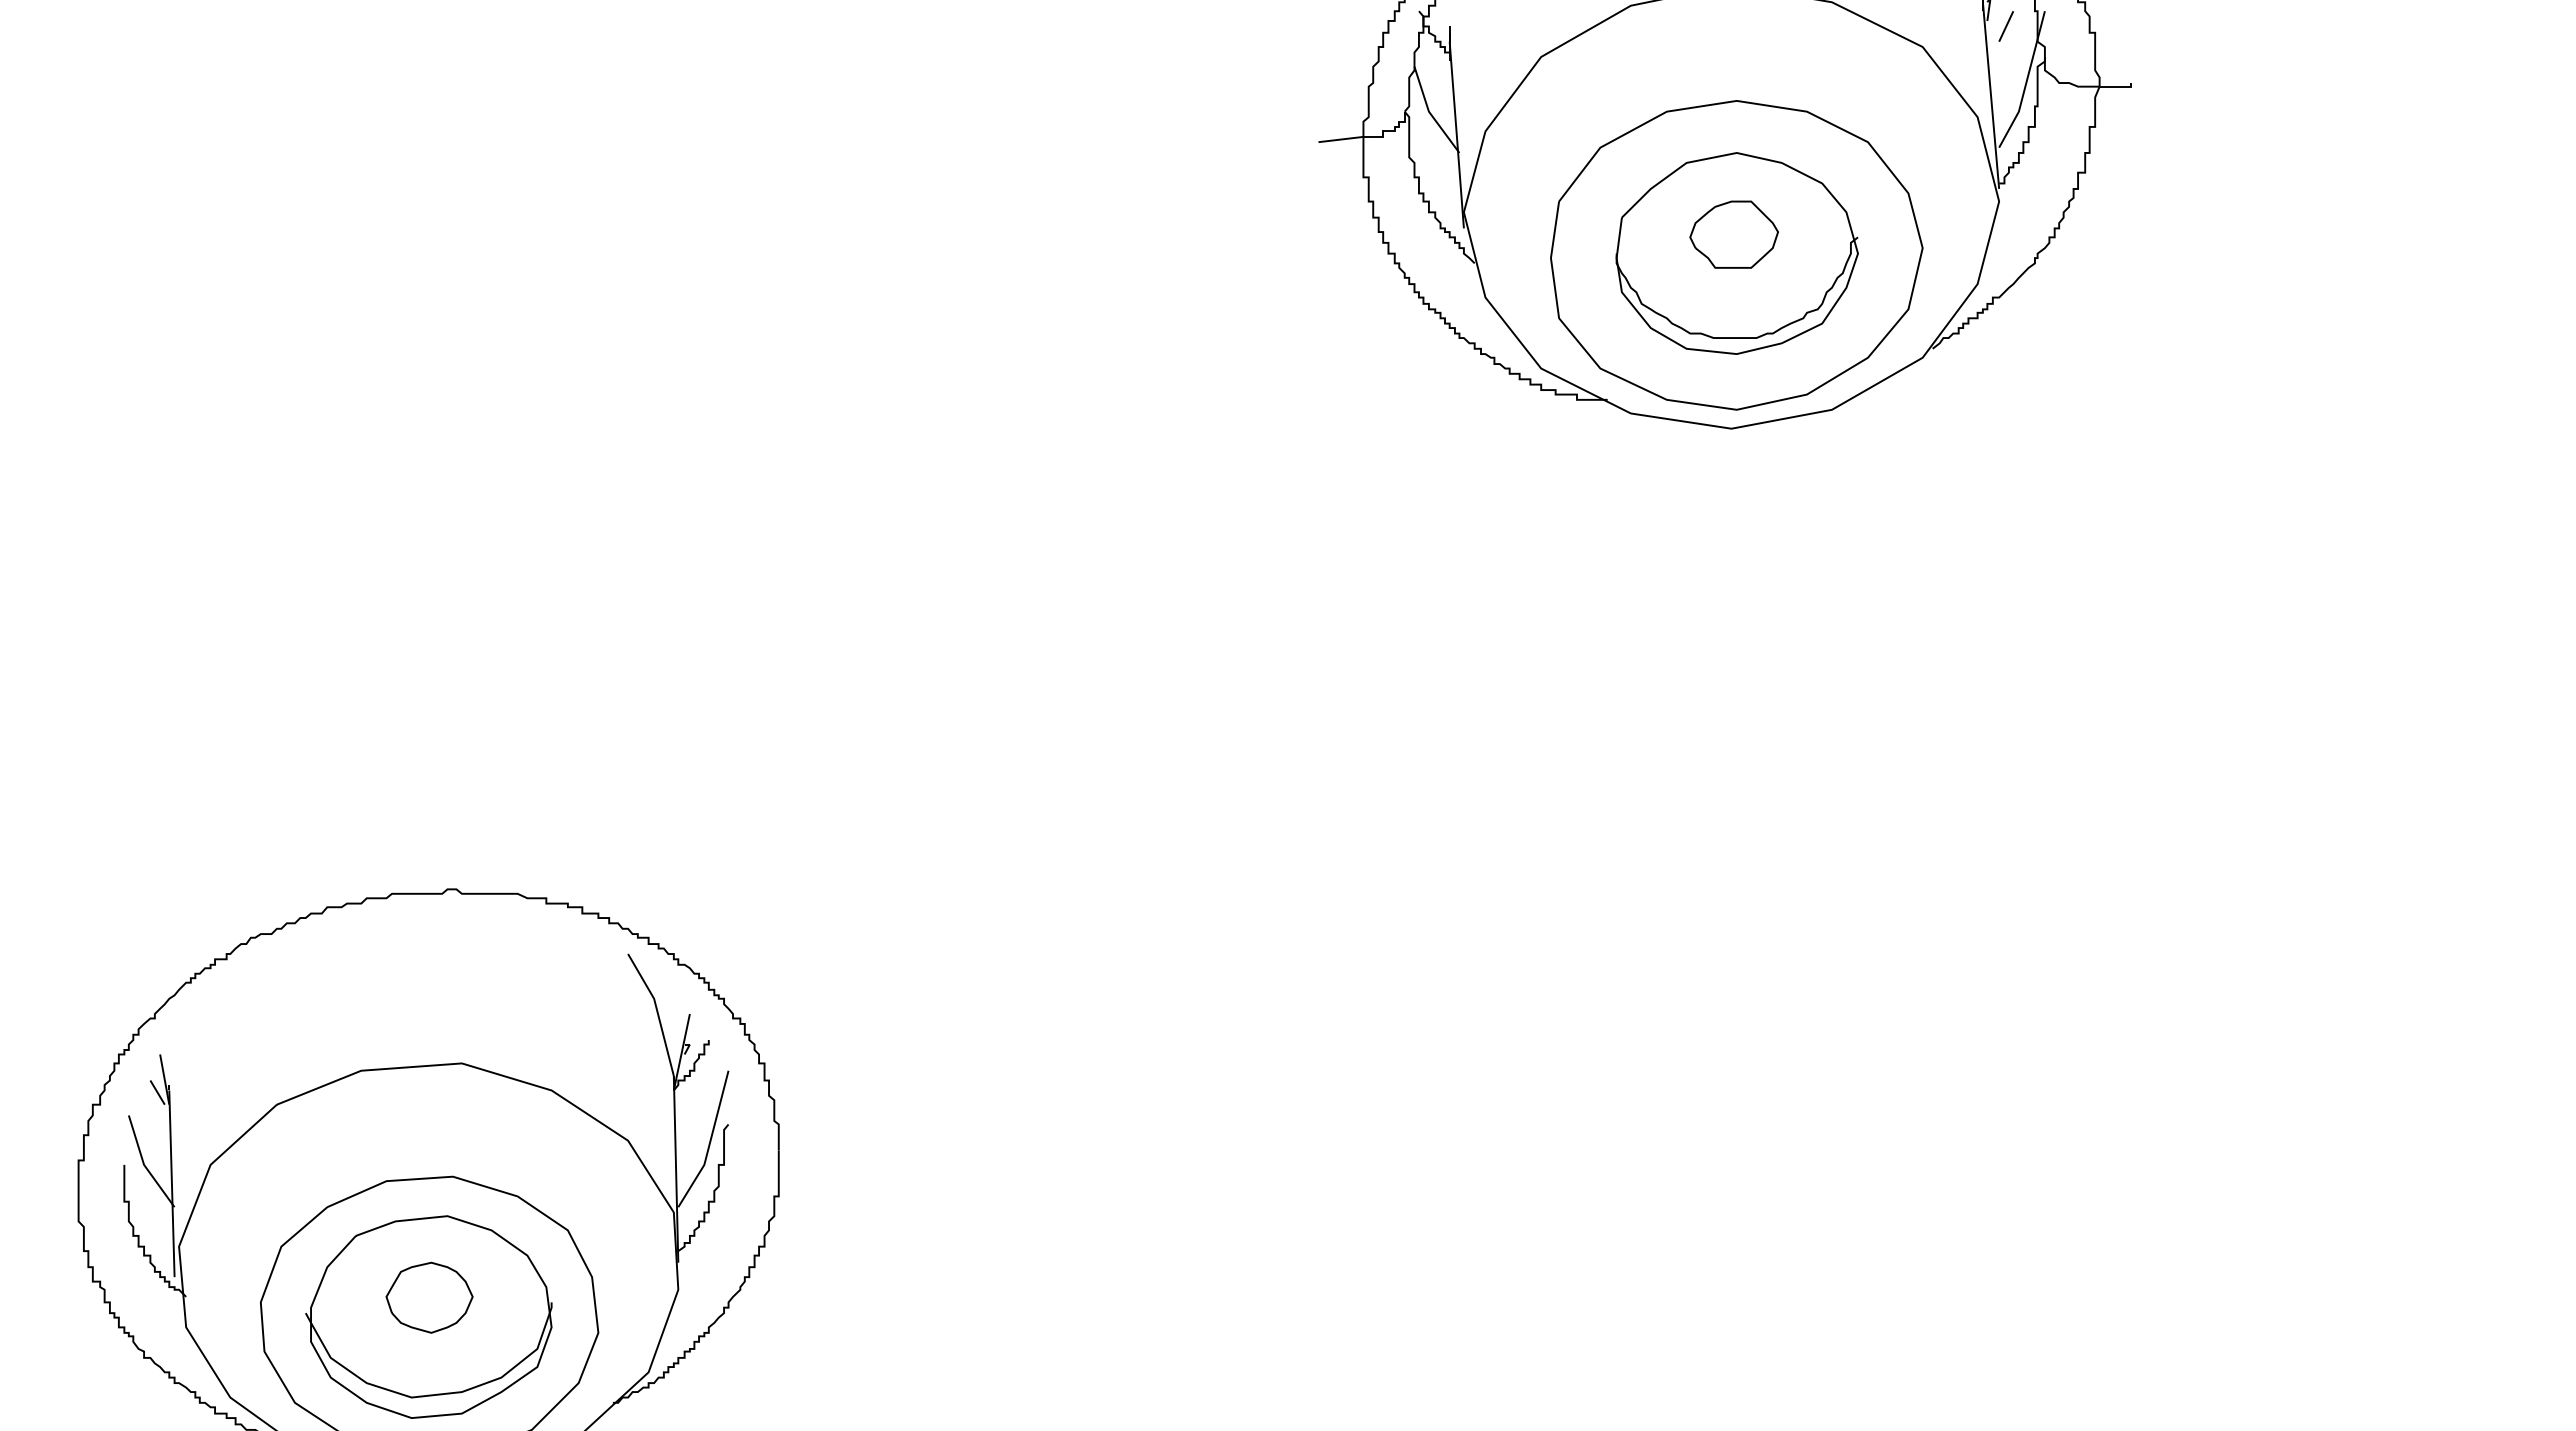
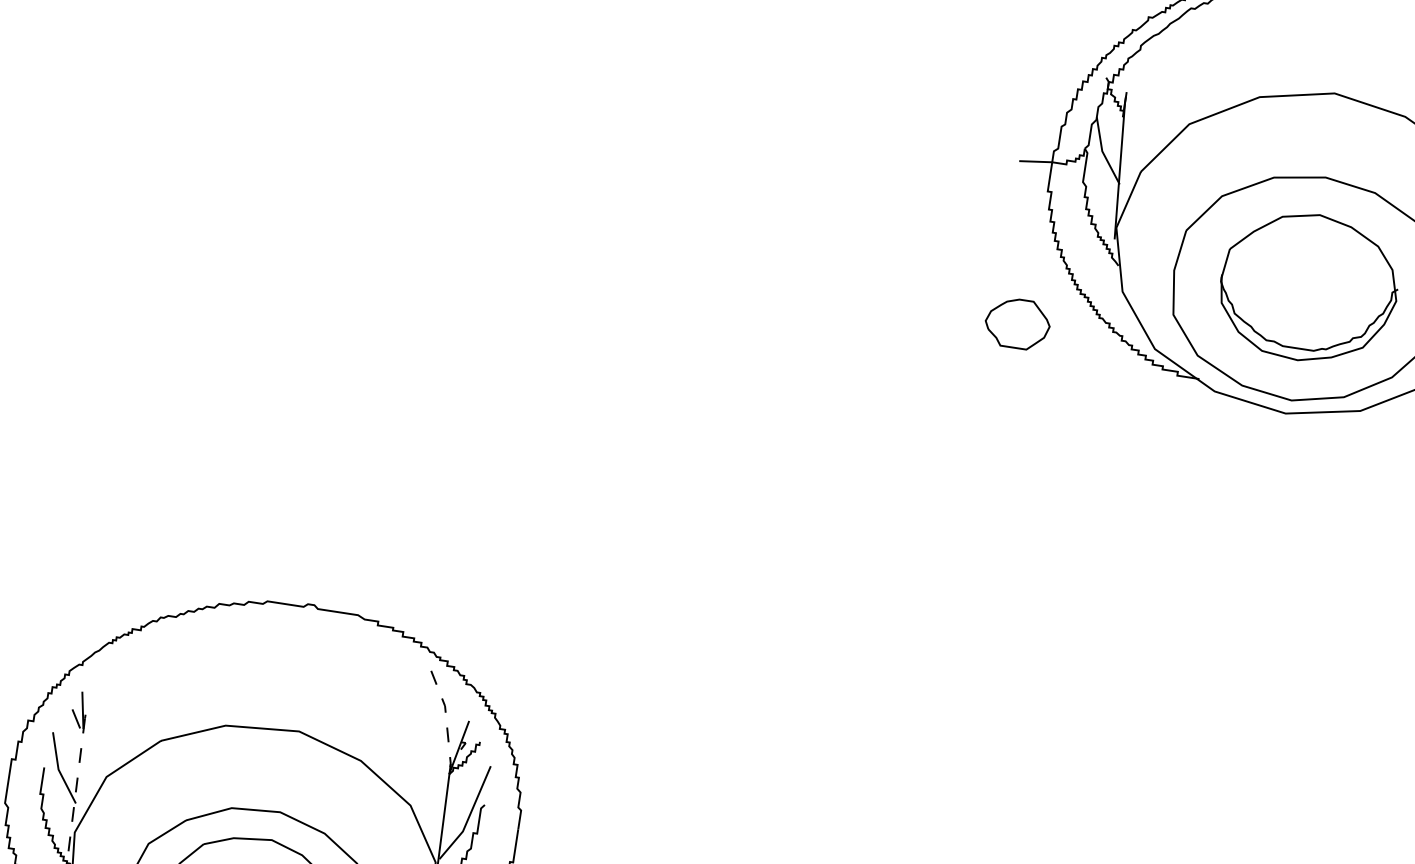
part: (1733, 234) -> (1017, 323), moved
line: (657, 1012) -> (445, 716), solid -> dashed
line: (171, 1184) -> (76, 786), solid -> dashed

